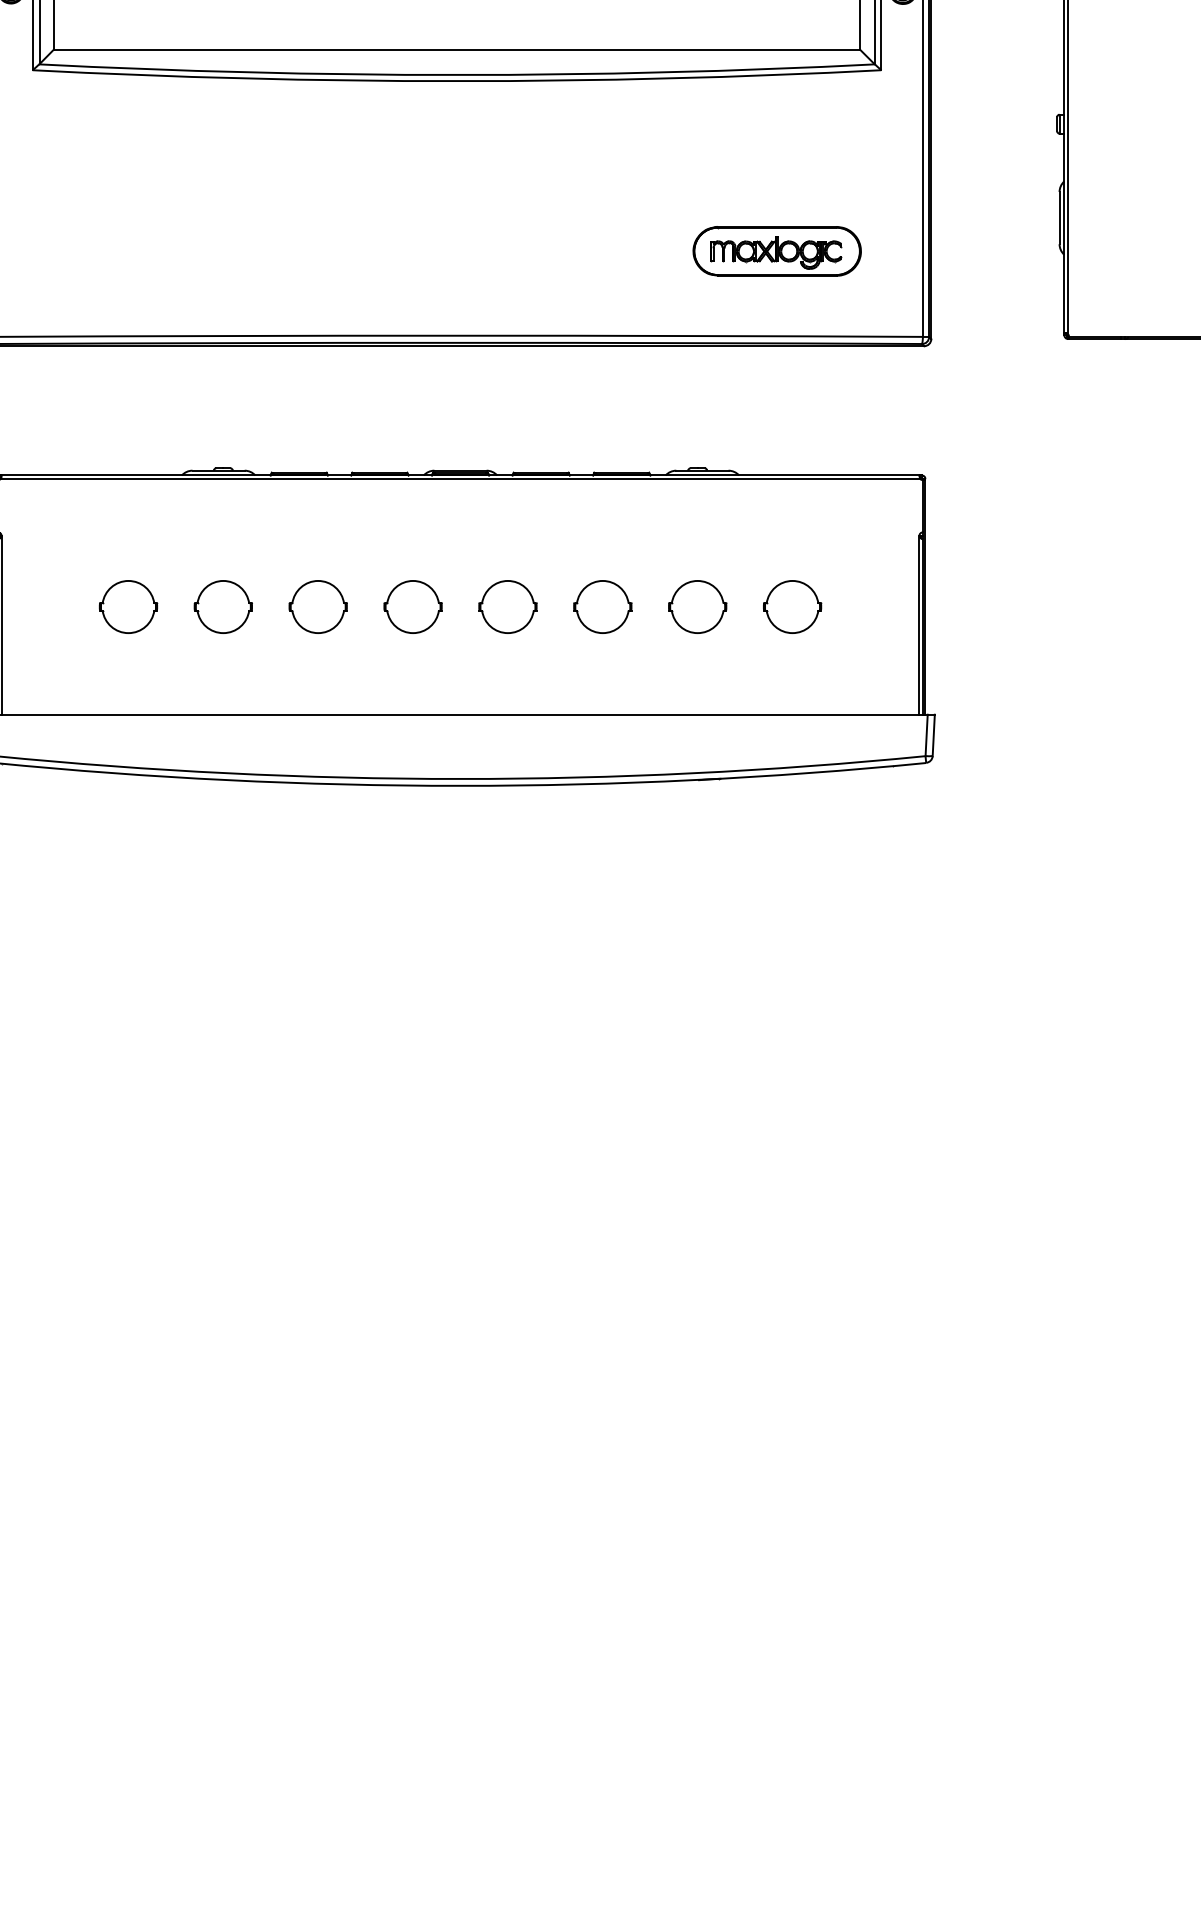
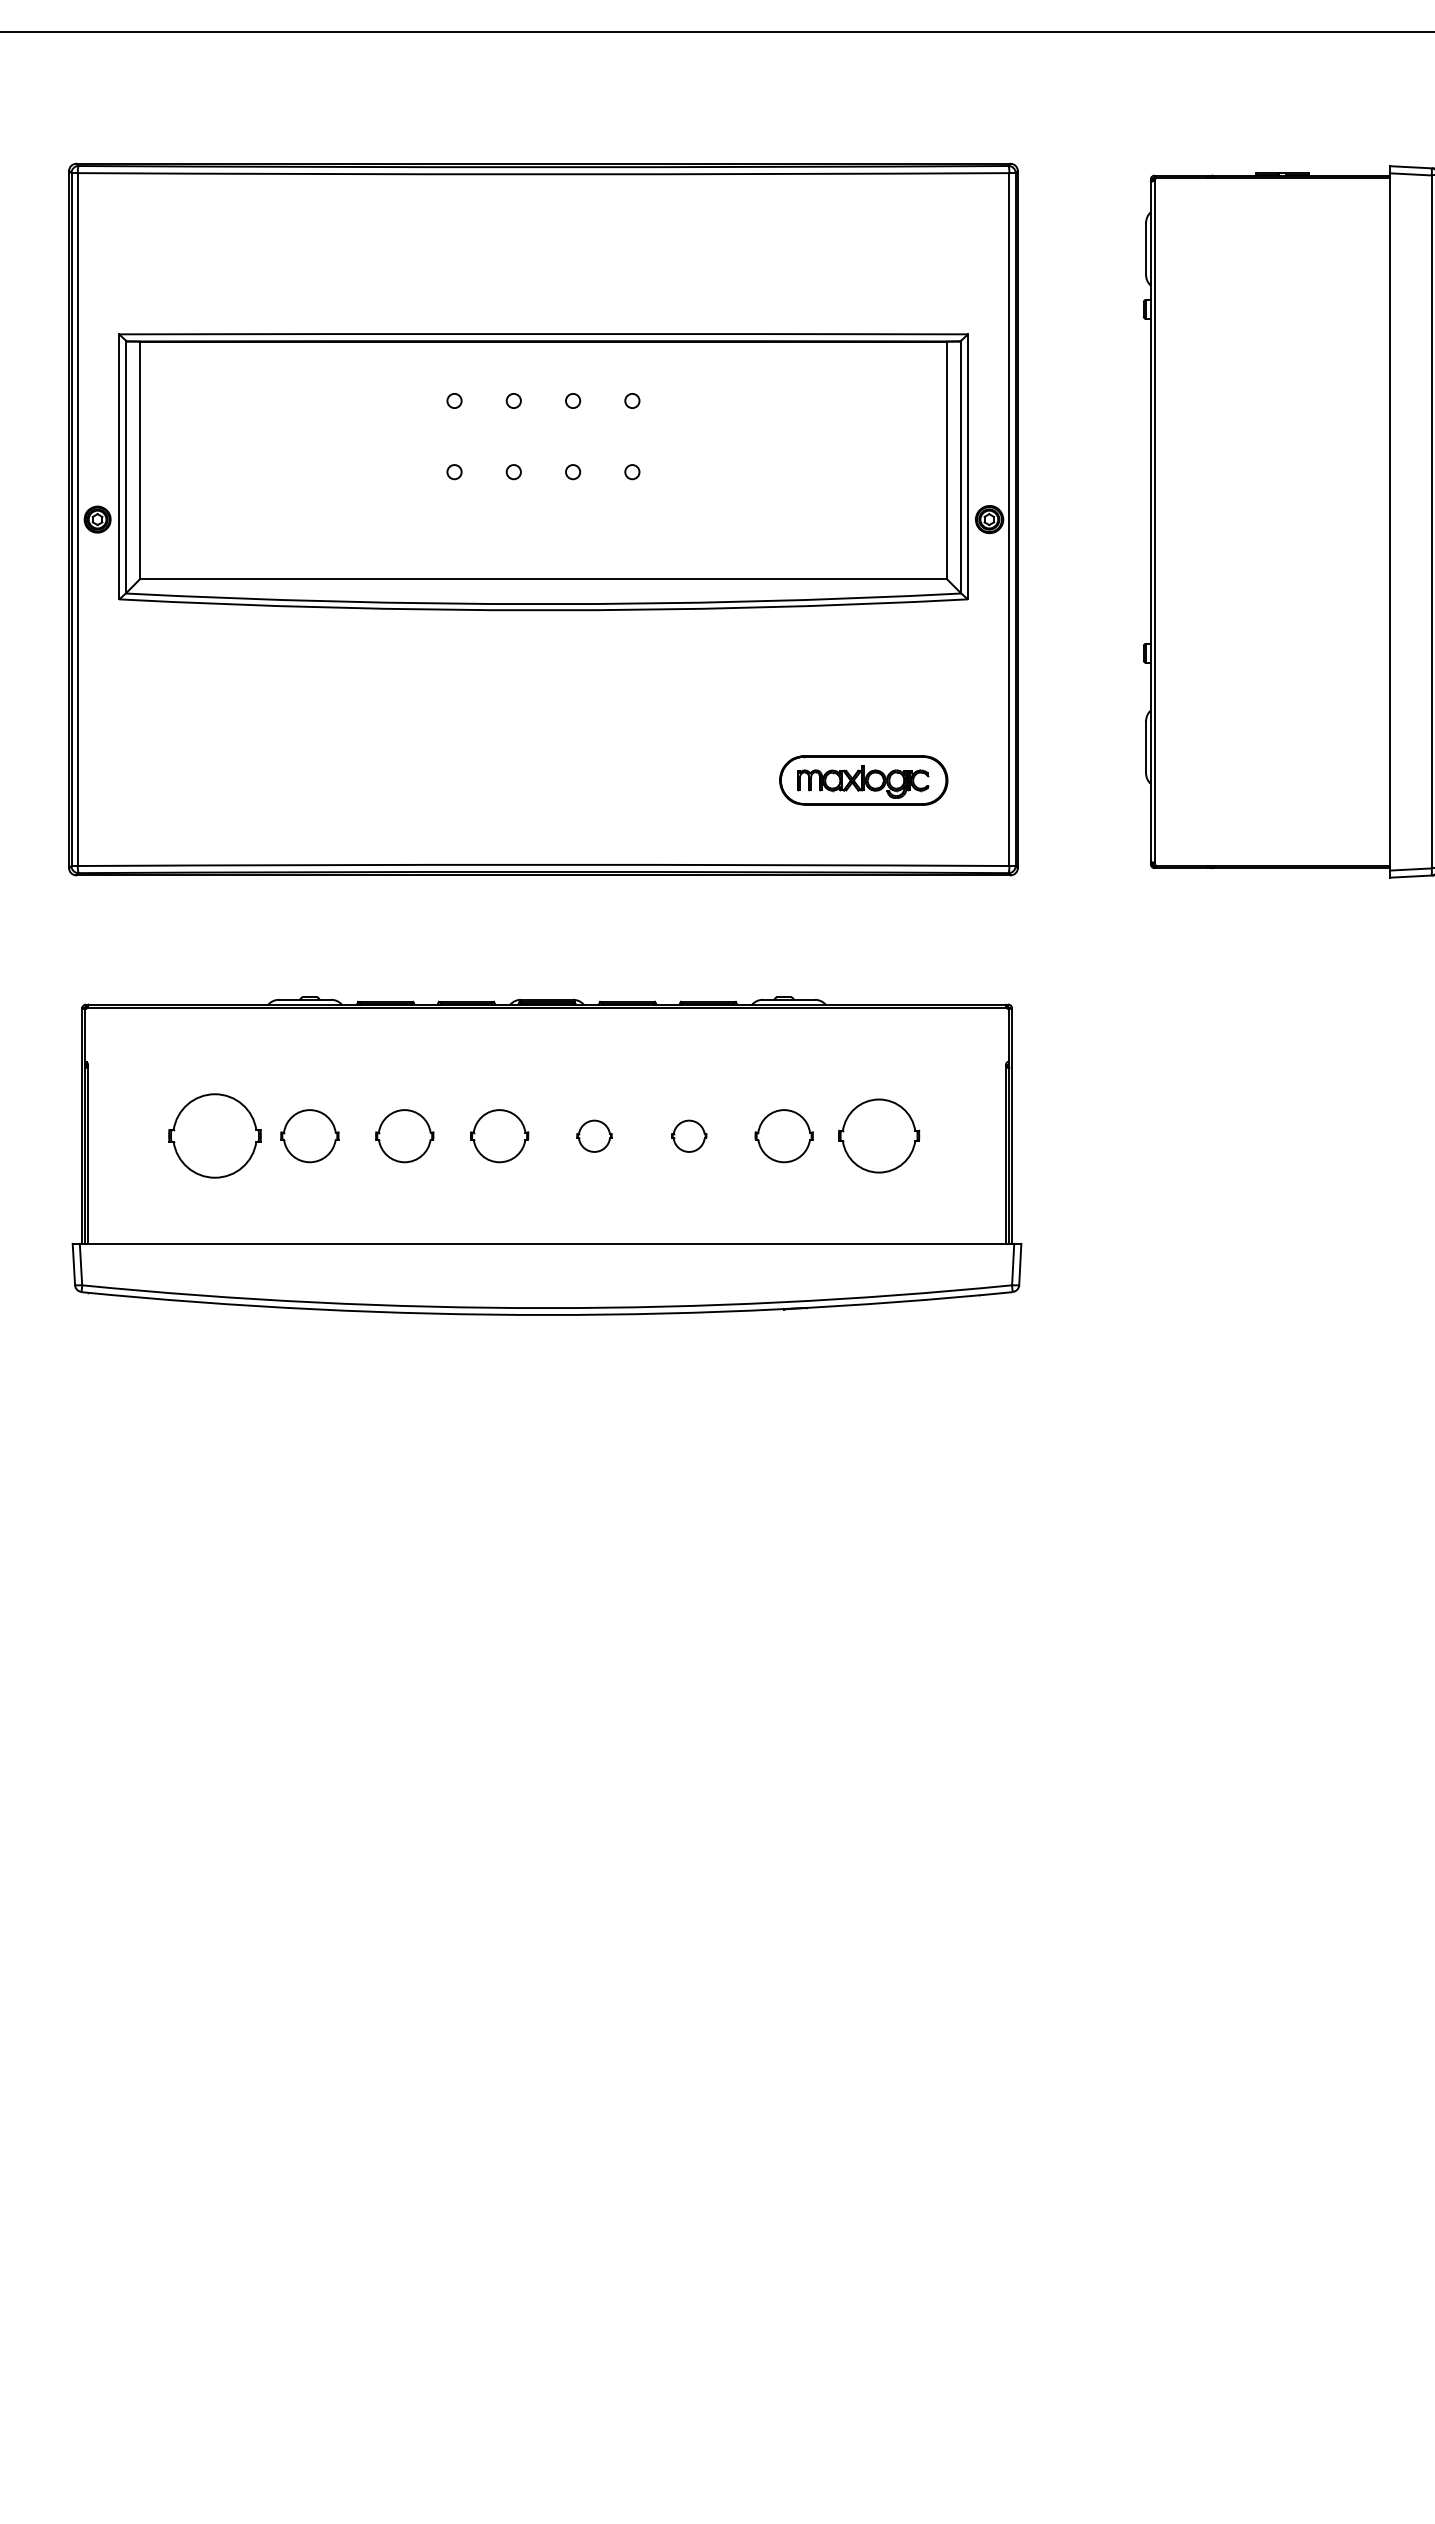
part: (127, 607) -> (214, 1136), size x1.6
part: (507, 607) -> (594, 1136), size x0.6
part: (601, 607) -> (688, 1136), size x0.6
part: (791, 607) -> (878, 1136), size x1.4

